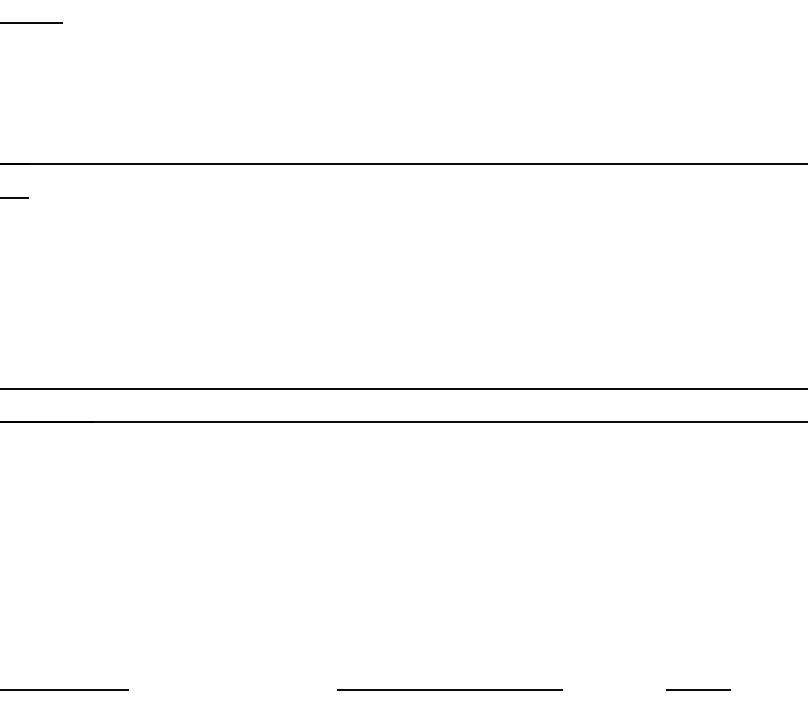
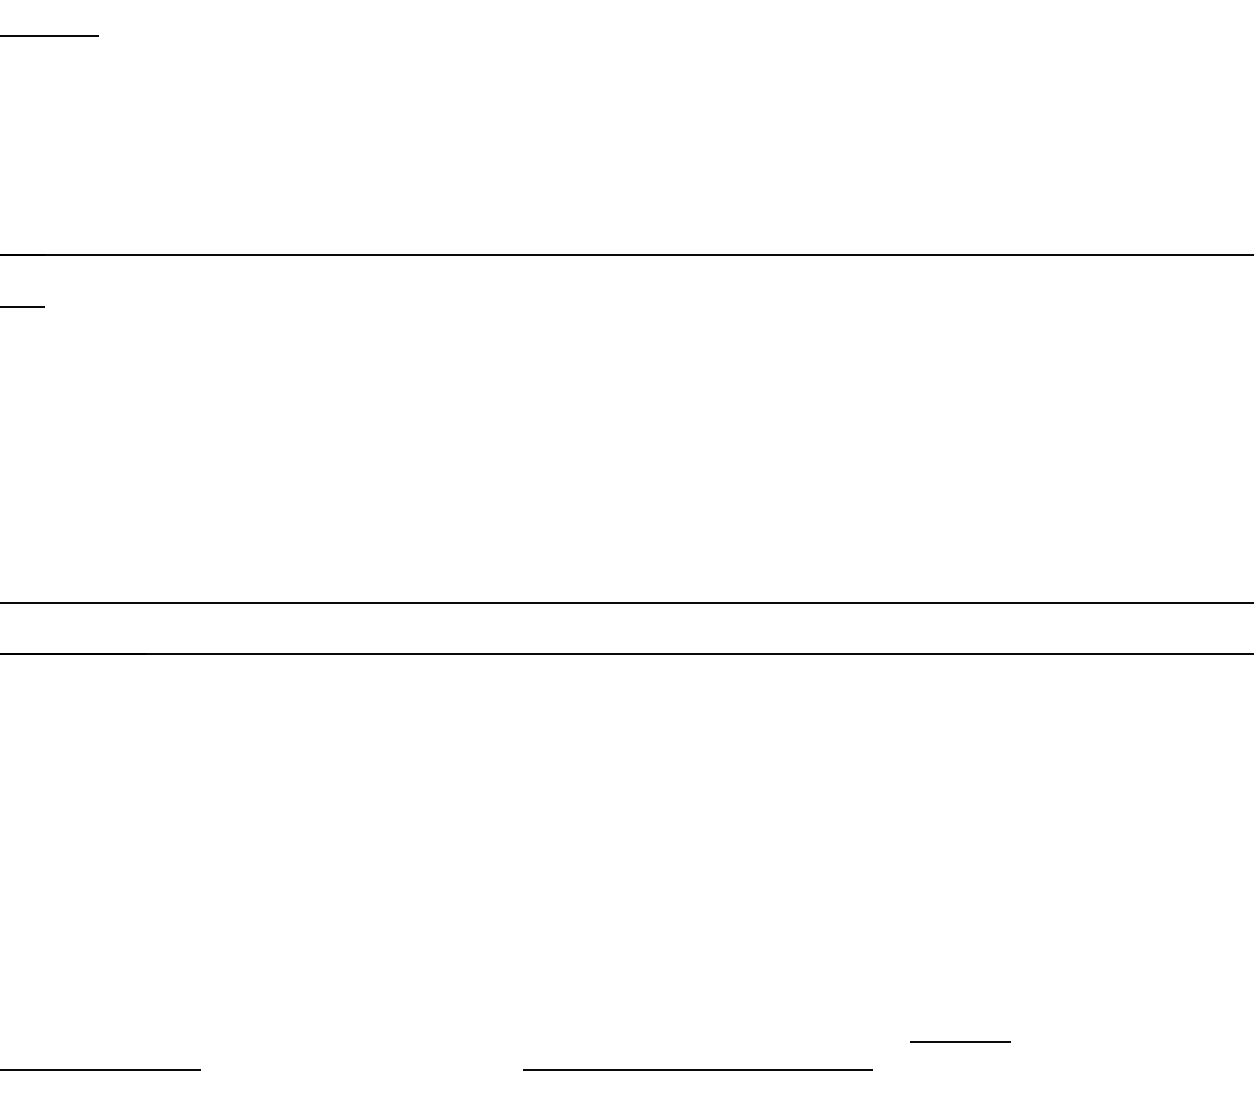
line: (698, 689) -> (959, 1041), moved

